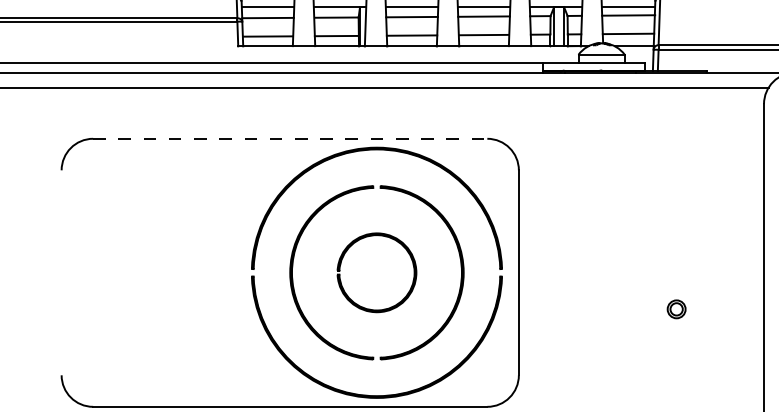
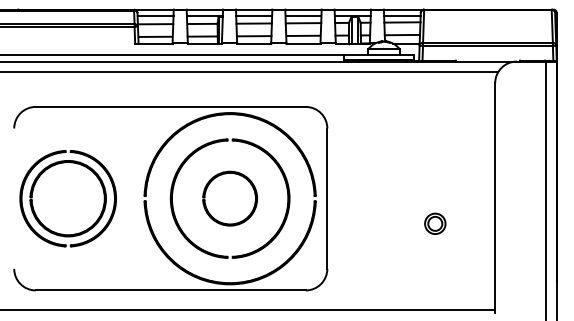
line: (289, 138) -> (170, 106), dashed -> solid
part: (139, 272) -> (67, 198), added
part: (676, 309) -> (435, 223), size x1.67

